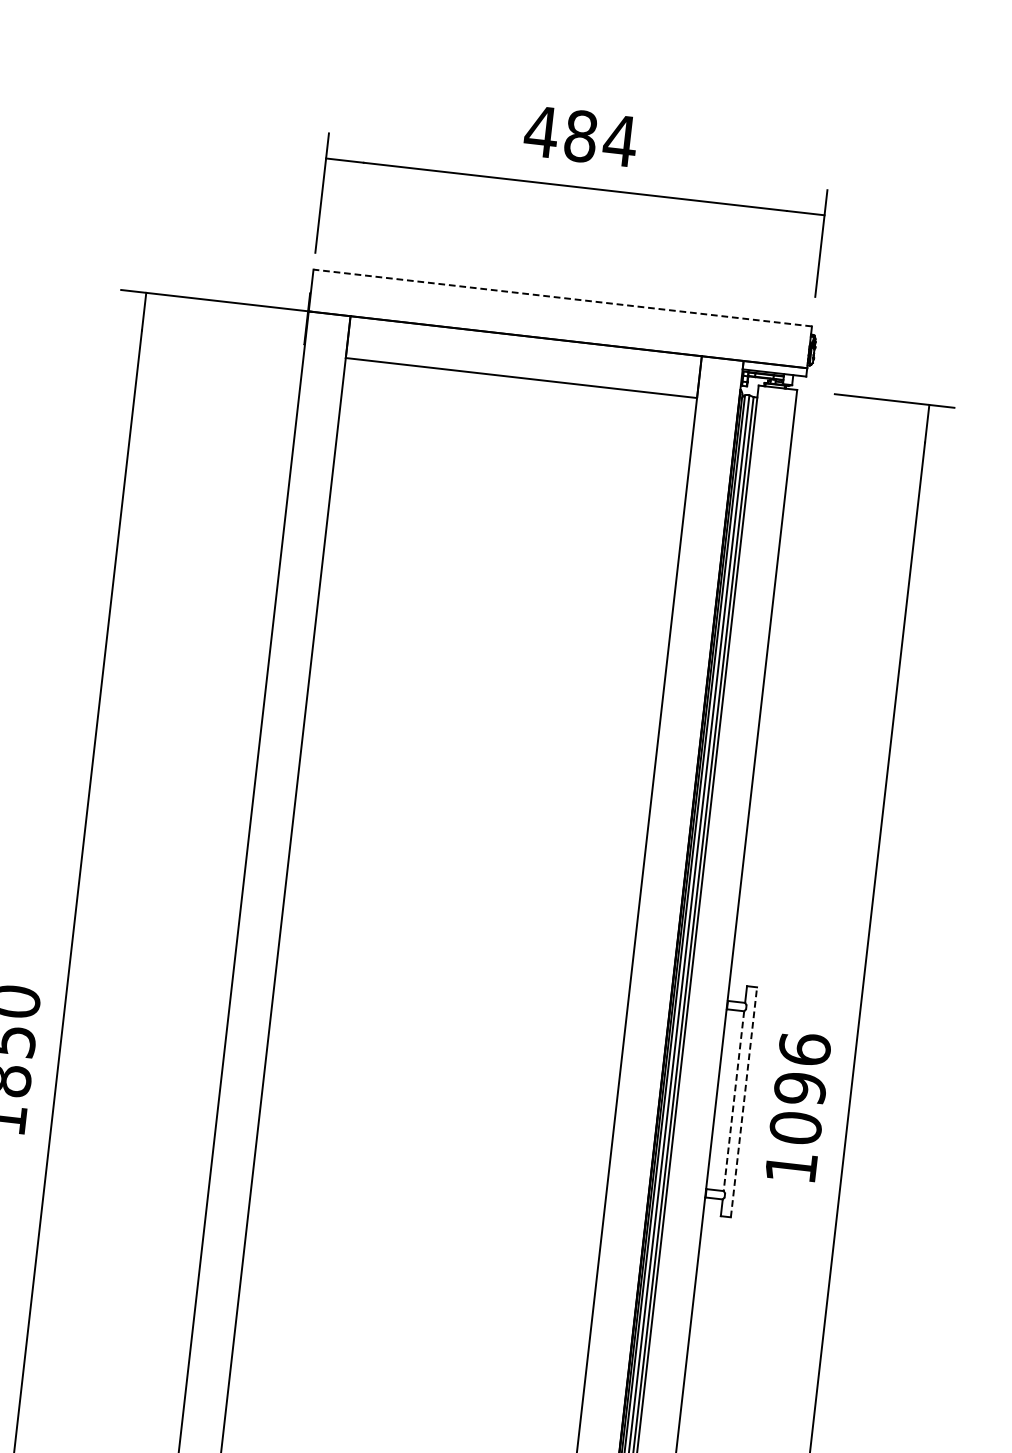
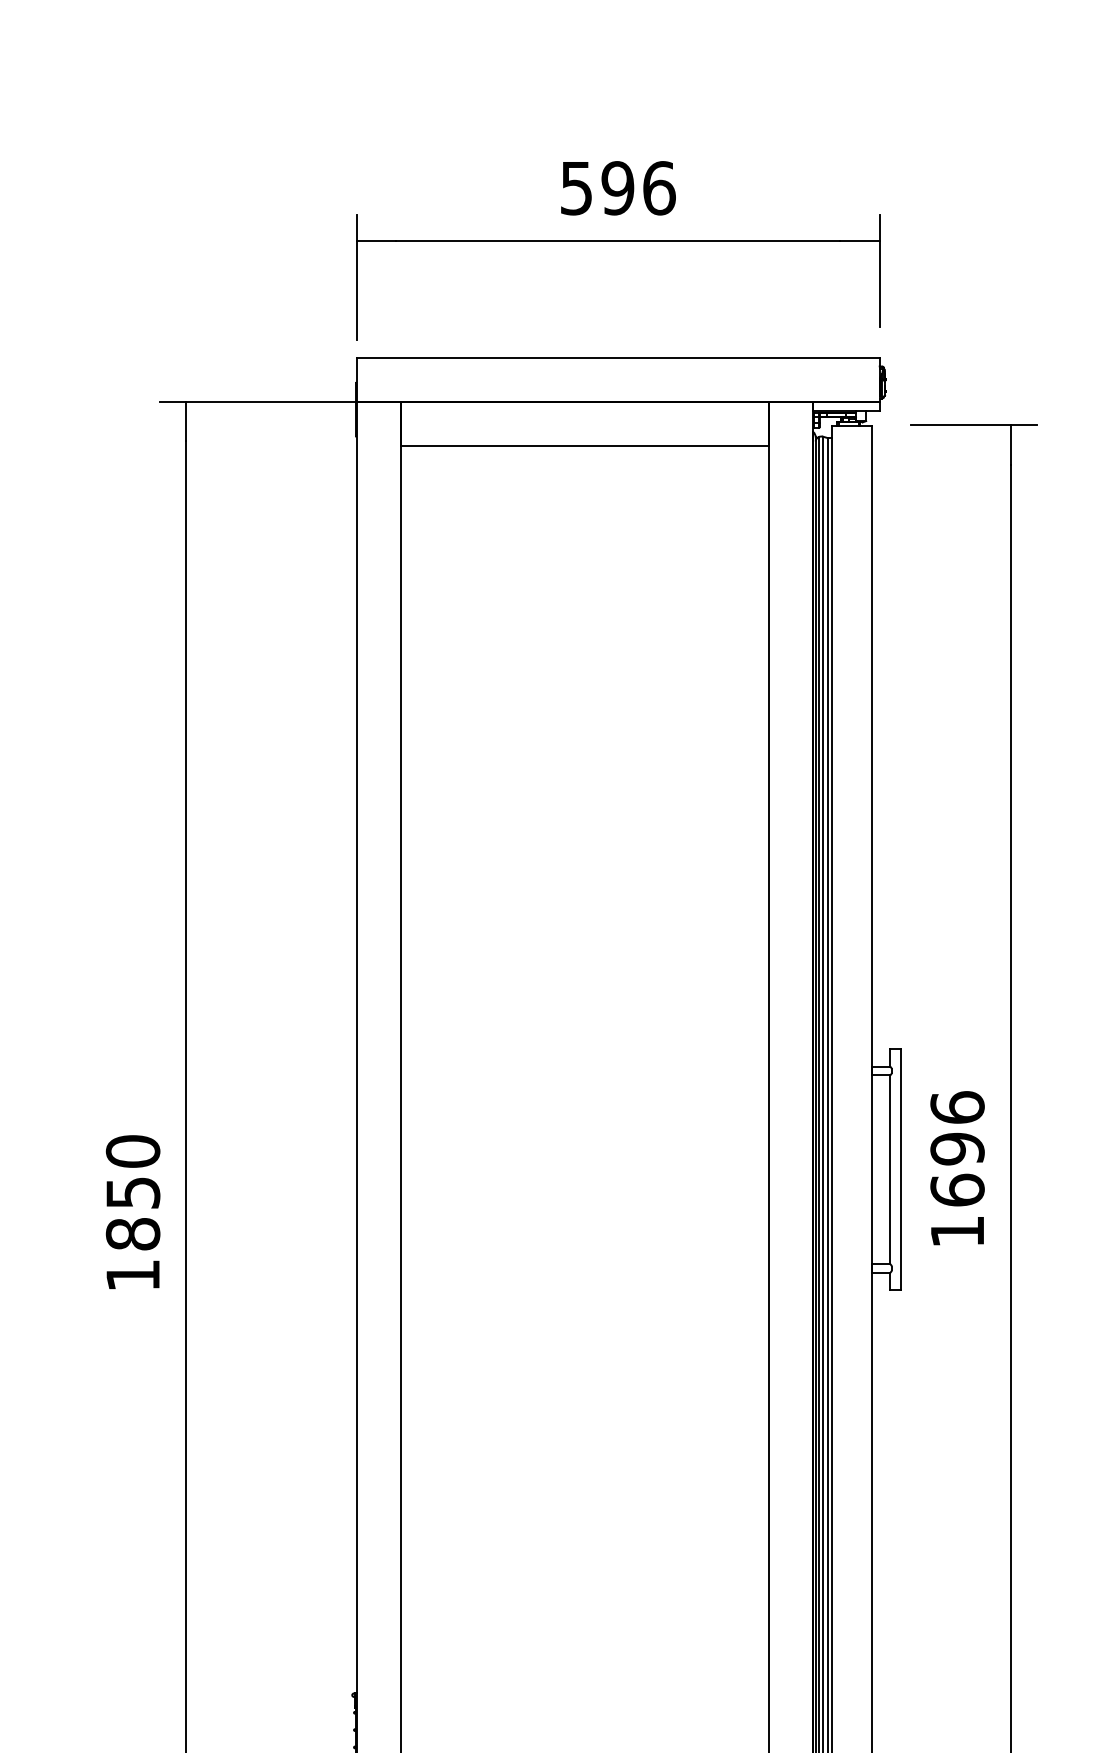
text: (580, 136) -> (617, 188), 484 -> 596
line: (563, 297) -> (618, 357), dashed -> solid
line: (734, 1101) -> (890, 1170), dashed -> solid
line: (743, 1102) -> (900, 1169), dashed -> solid
text: (795, 1127) -> (957, 1189), 1096 -> 1696

